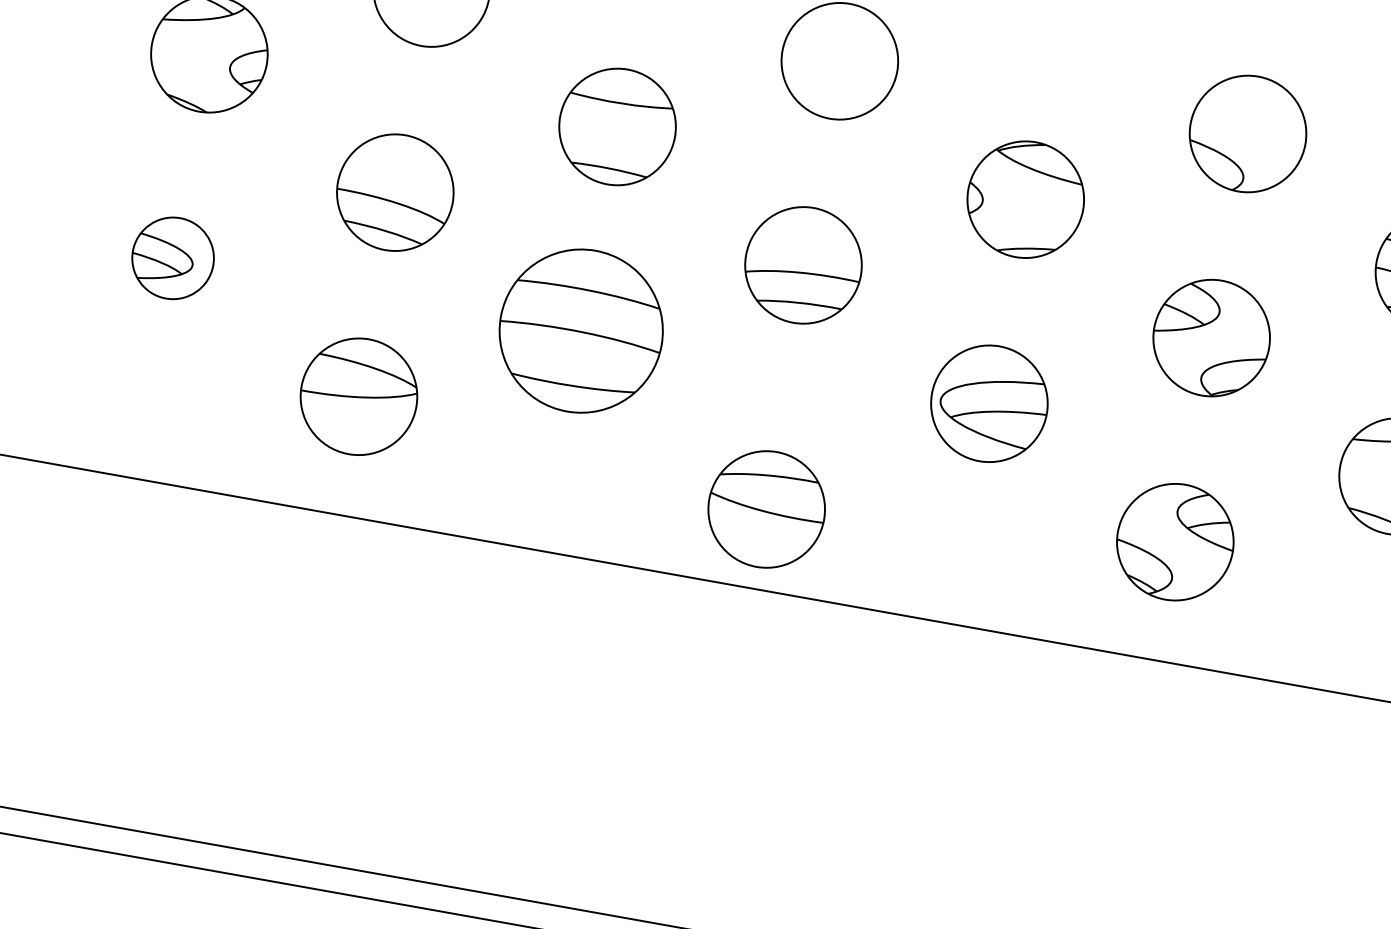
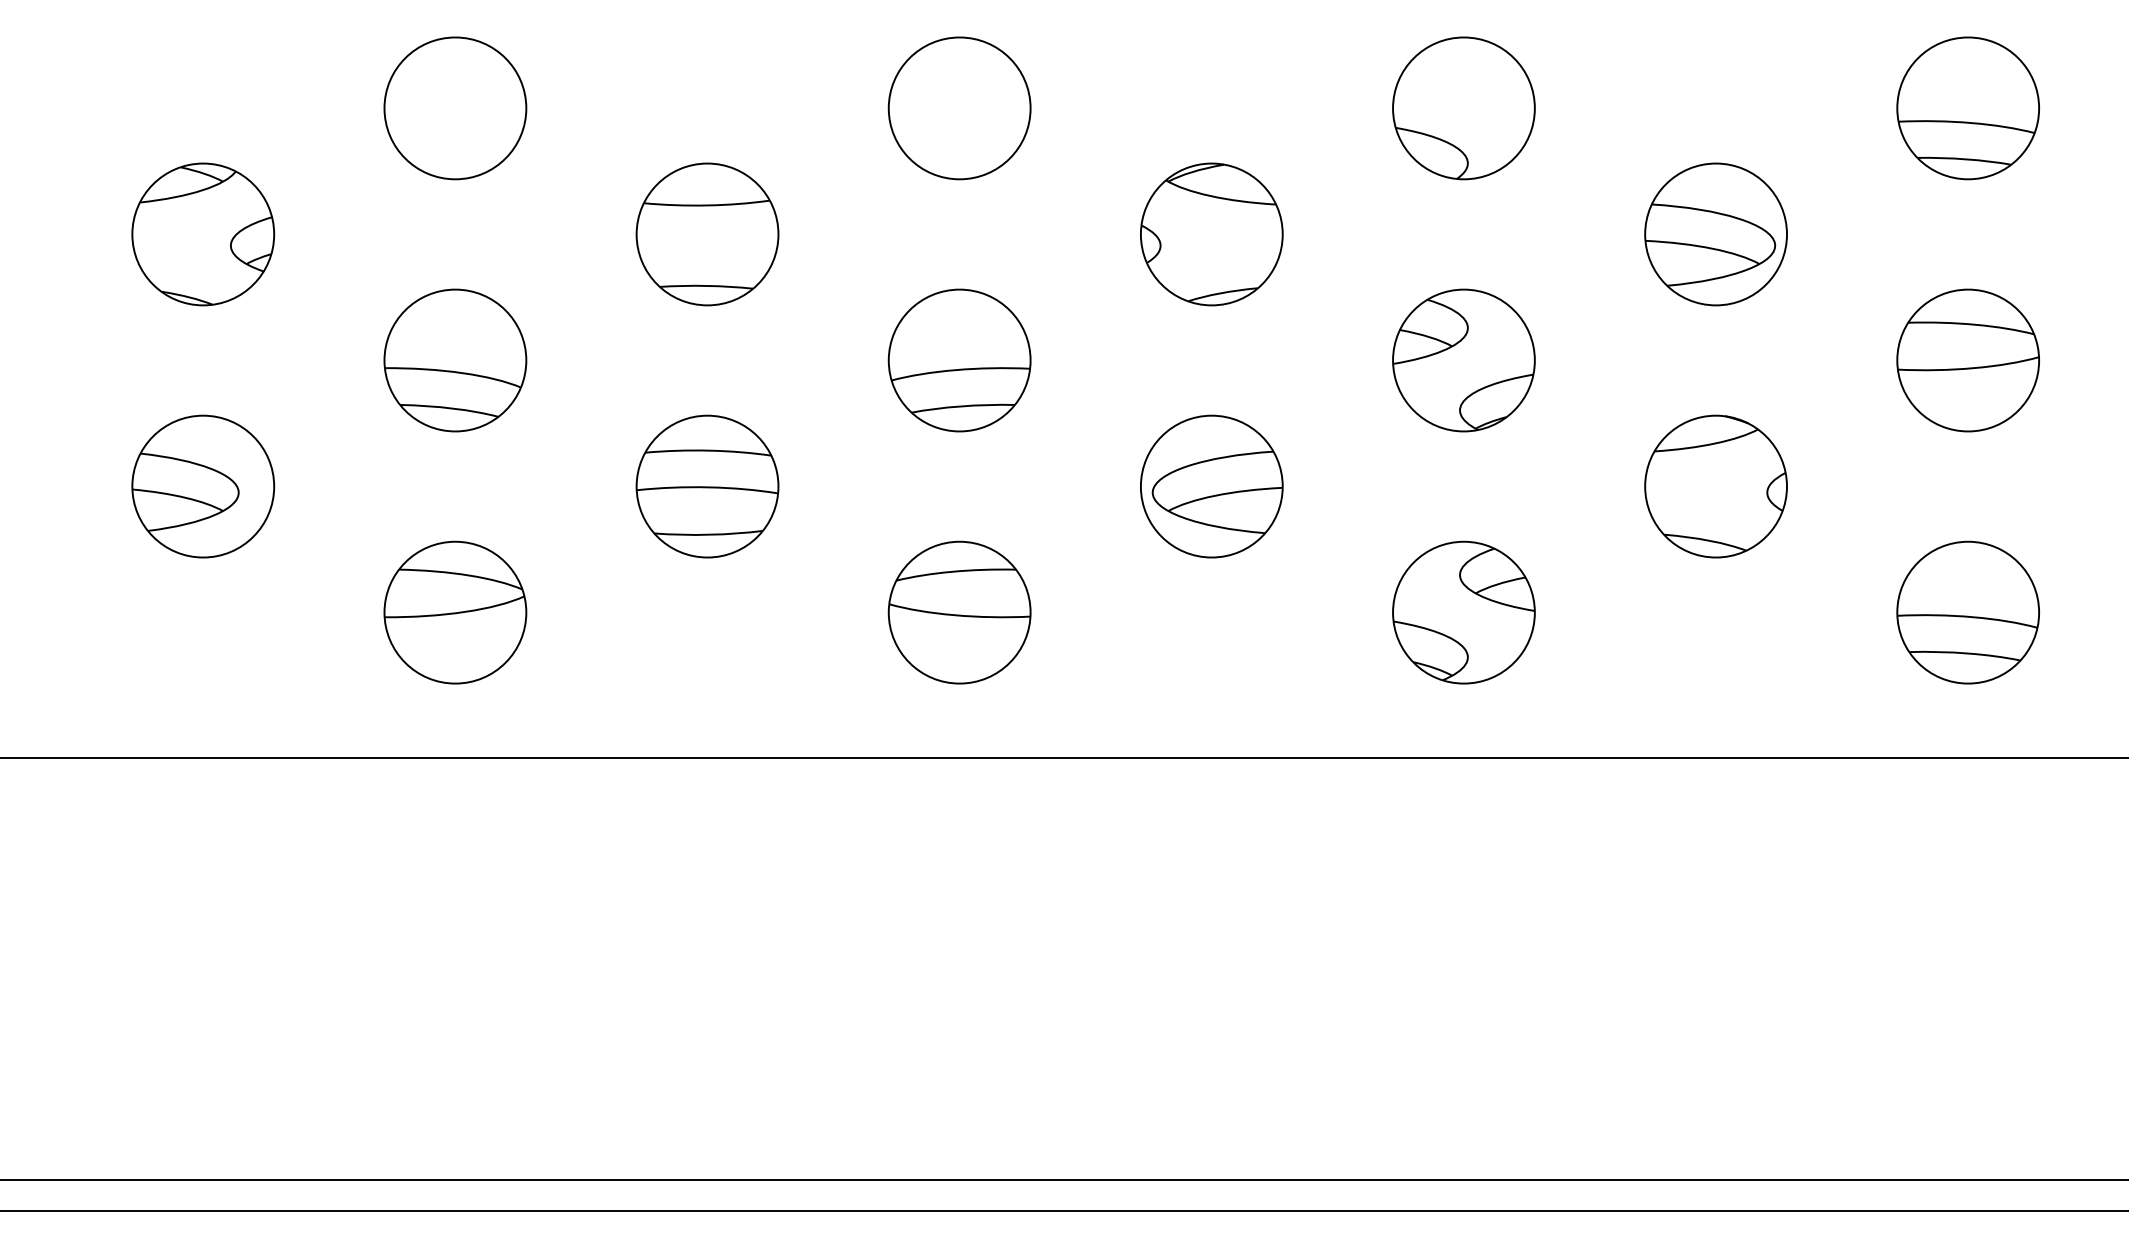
part: (173, 258) -> (203, 486), size x1.43
part: (581, 330) -> (707, 486), size x0.71
part: (766, 509) -> (959, 612), moved

